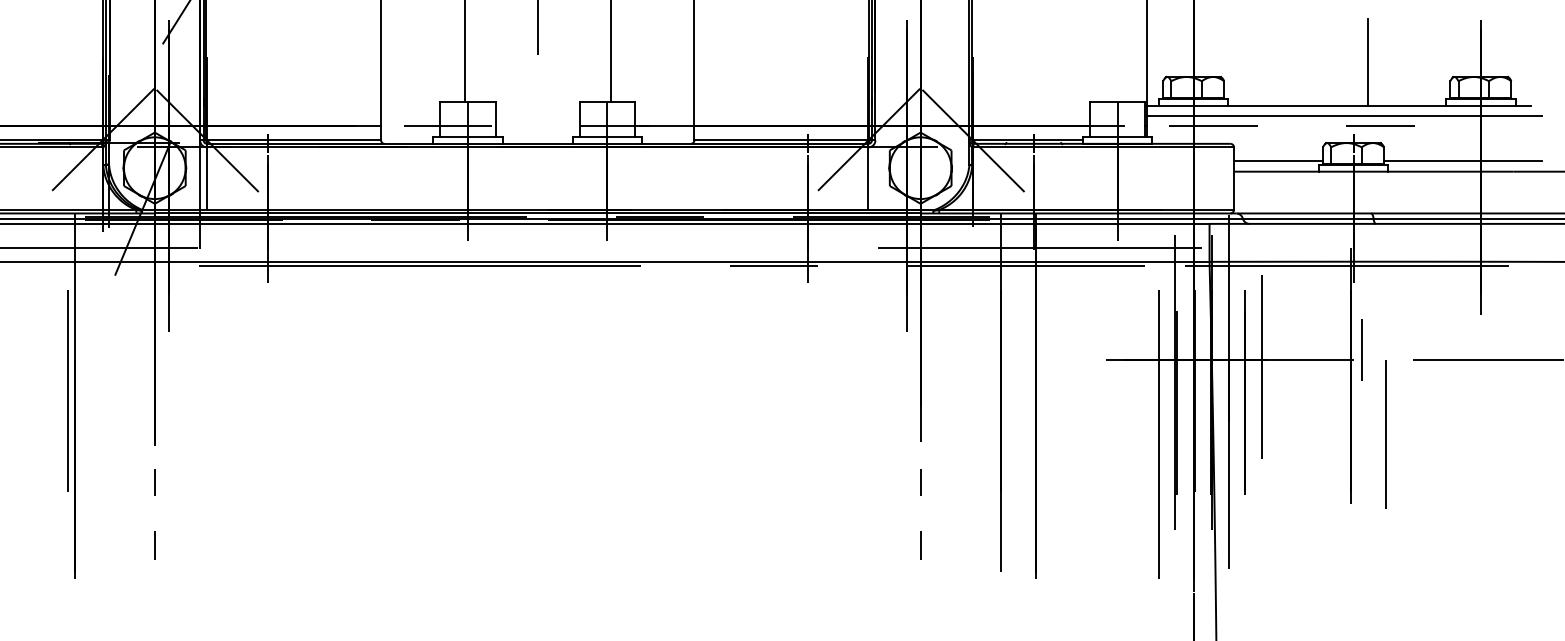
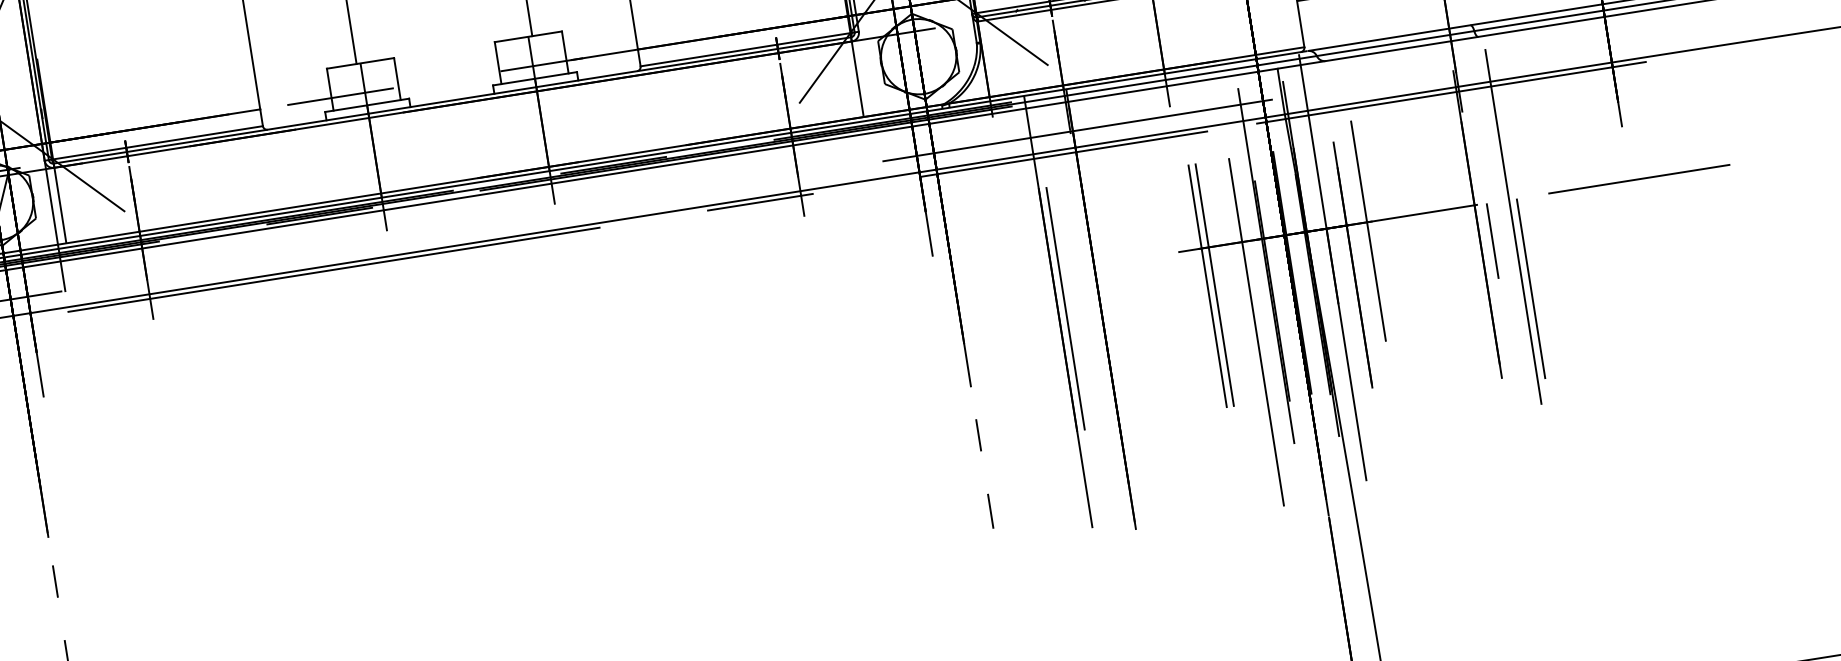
line: (1361, 349) -> (1492, 240), moved
line: (1380, 381) -> (1513, 226), added
line: (1007, 390) -> (1065, 308), added
line: (1125, 390) -> (1208, 285), added
line: (1130, 390) -> (1214, 284), added

